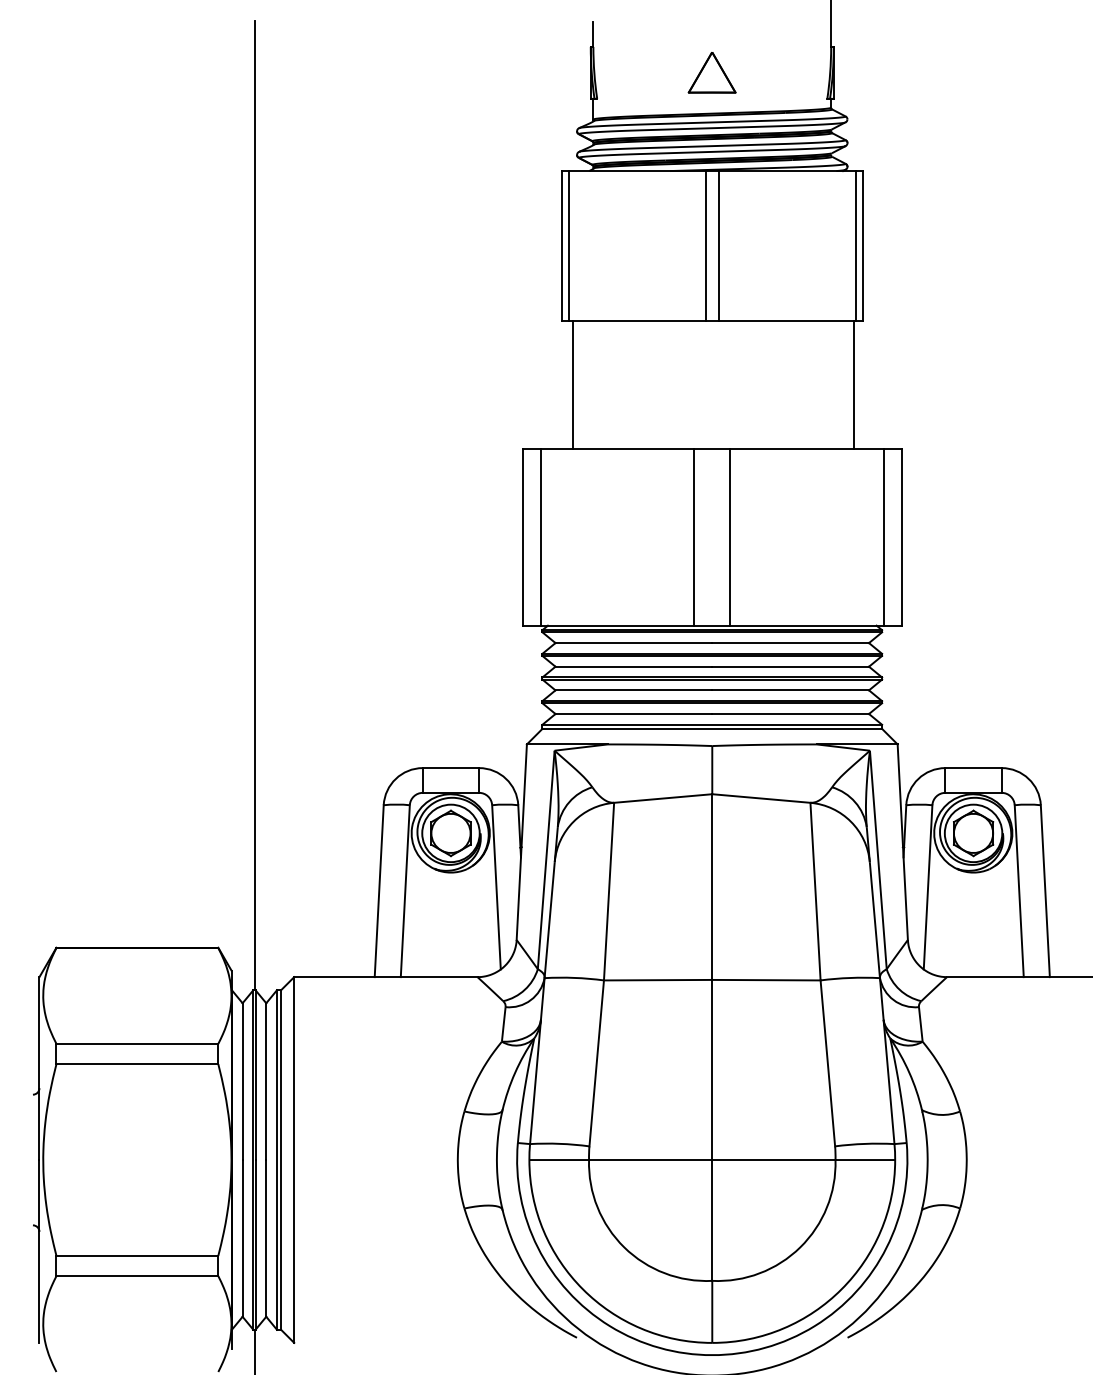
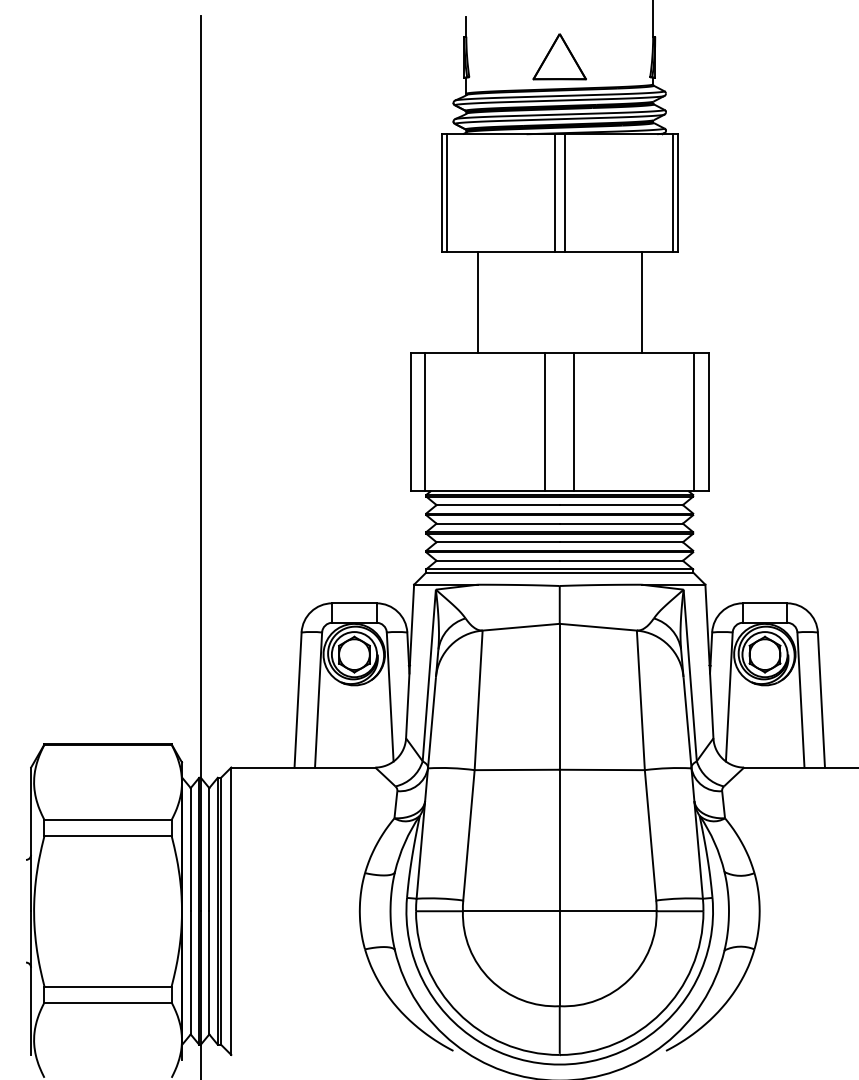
part: (711, 72) -> (559, 56), size x1.43
line: (572, 385) -> (477, 302), moved
line: (853, 385) -> (641, 302), moved

